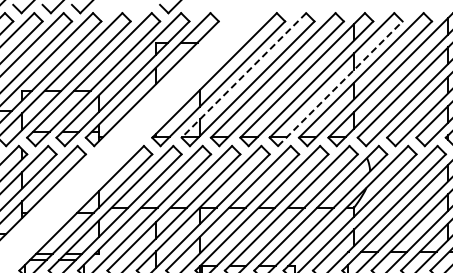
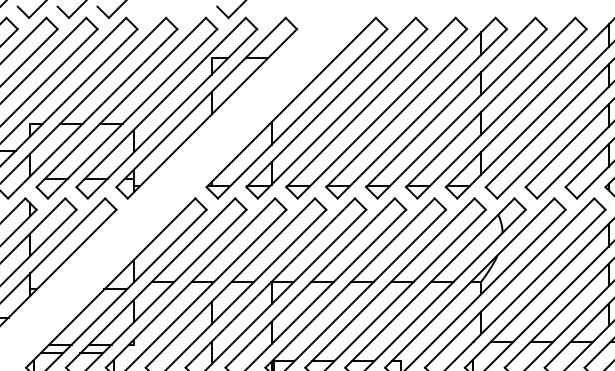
line: (243, 75) -> (330, 102), dashed -> solid
line: (340, 83) -> (462, 113), dashed -> solid

